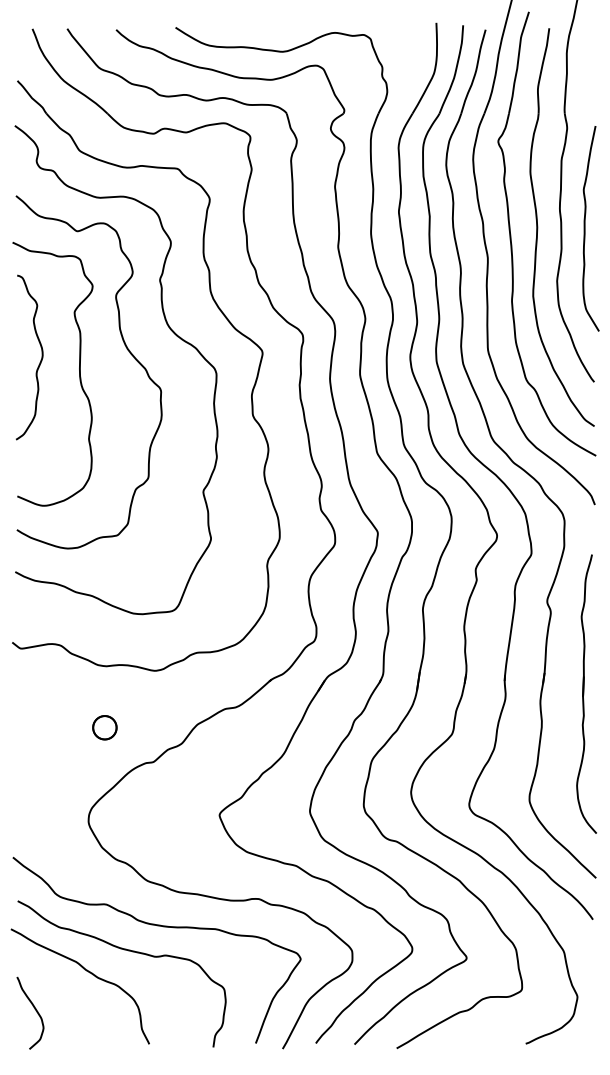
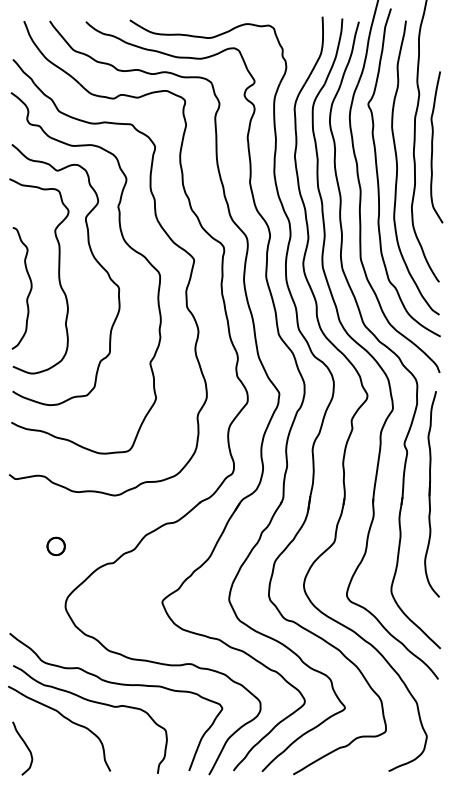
curve: (585, 228) -> (432, 147), moved
curve: (40, 359) -> (30, 289), moved
part: (586, 693) -> (432, 493), moved
part: (104, 727) -> (55, 546), moved

